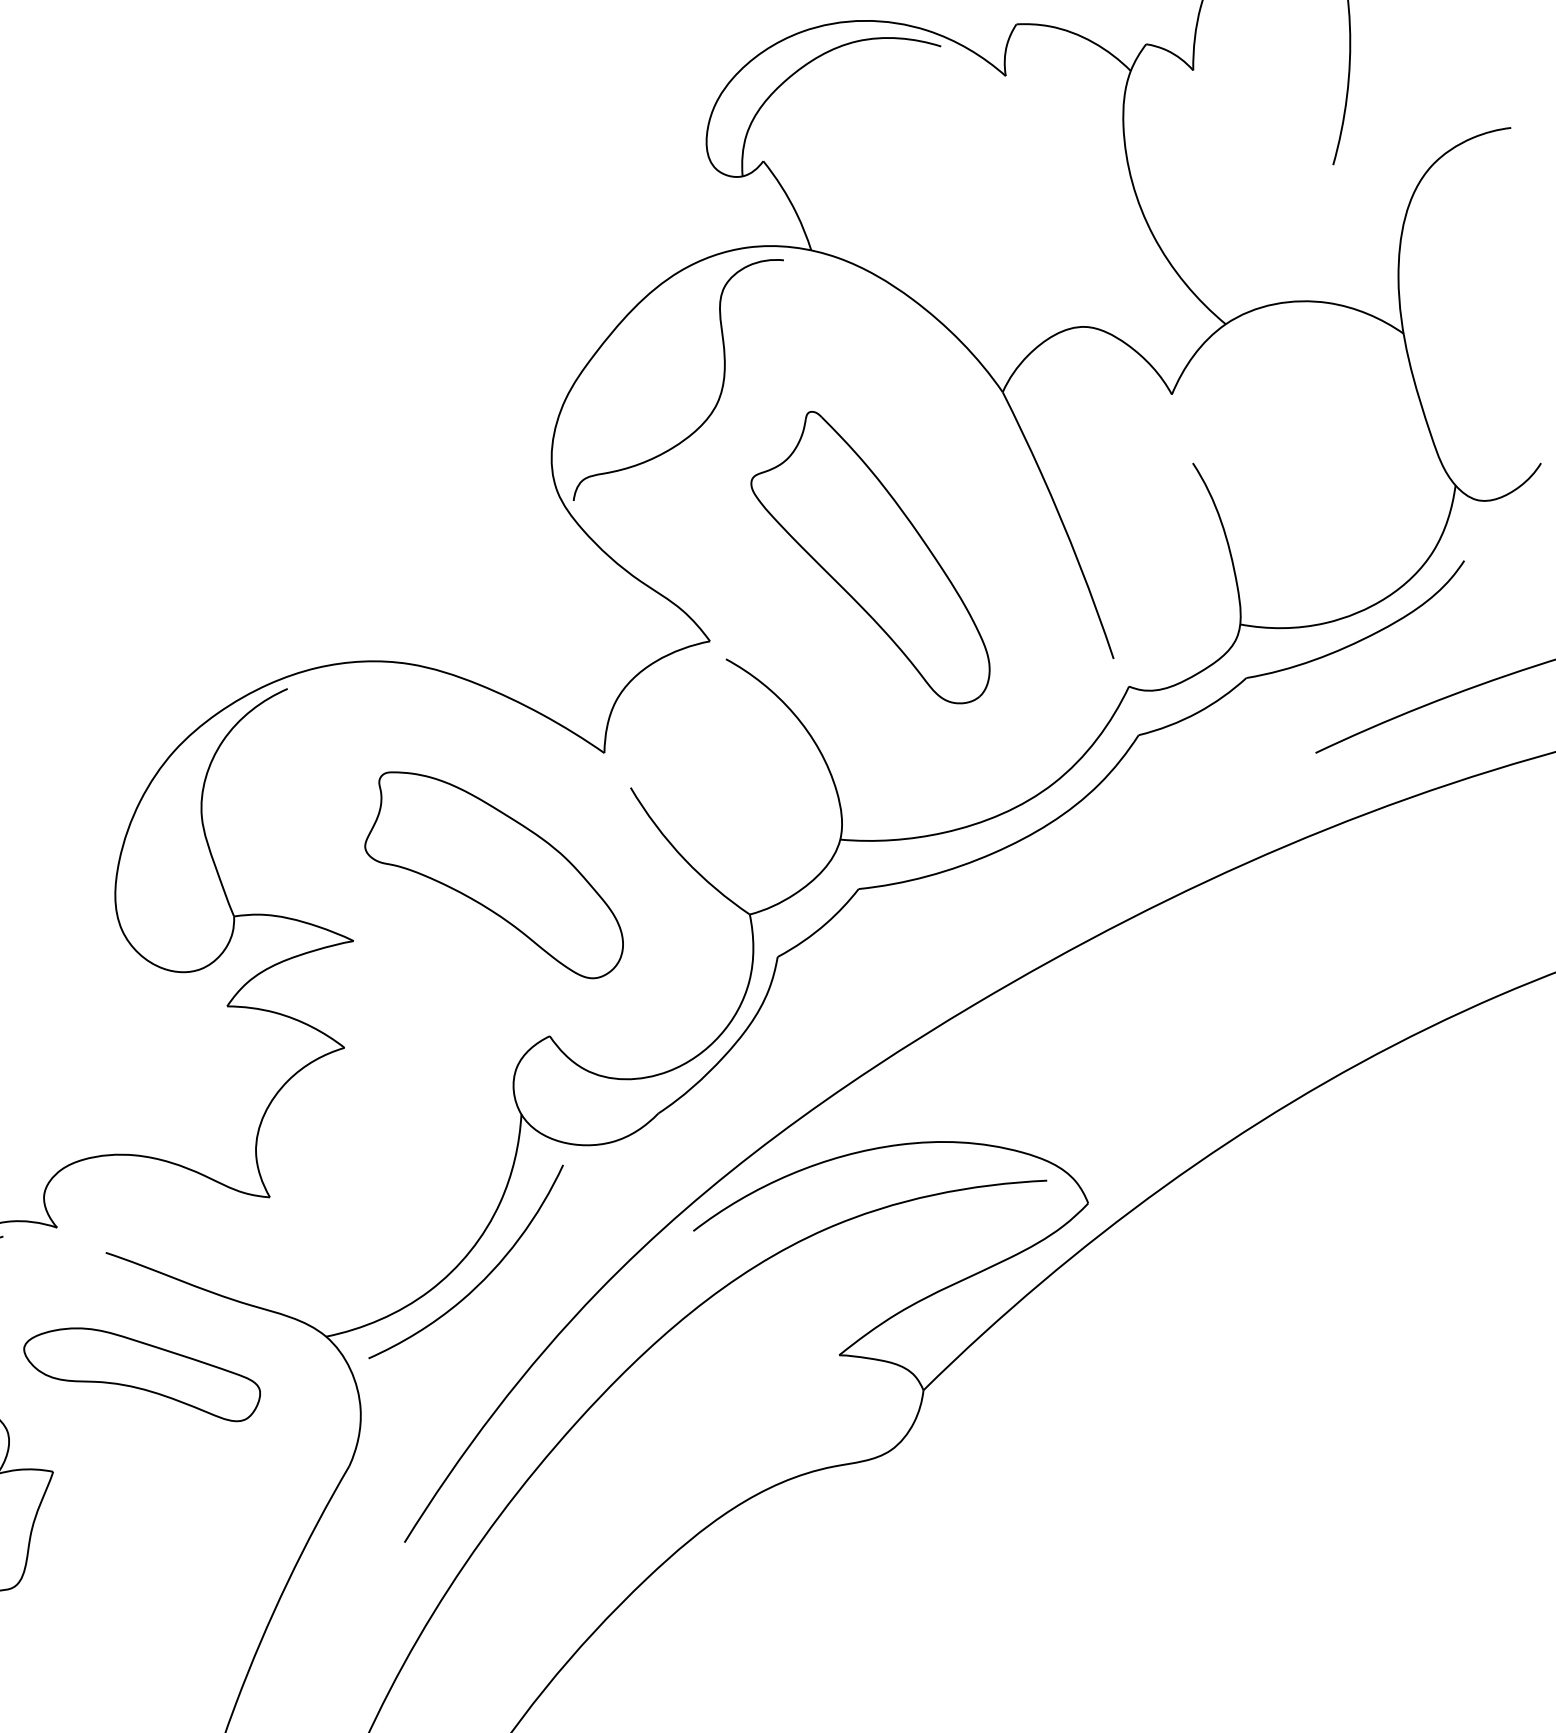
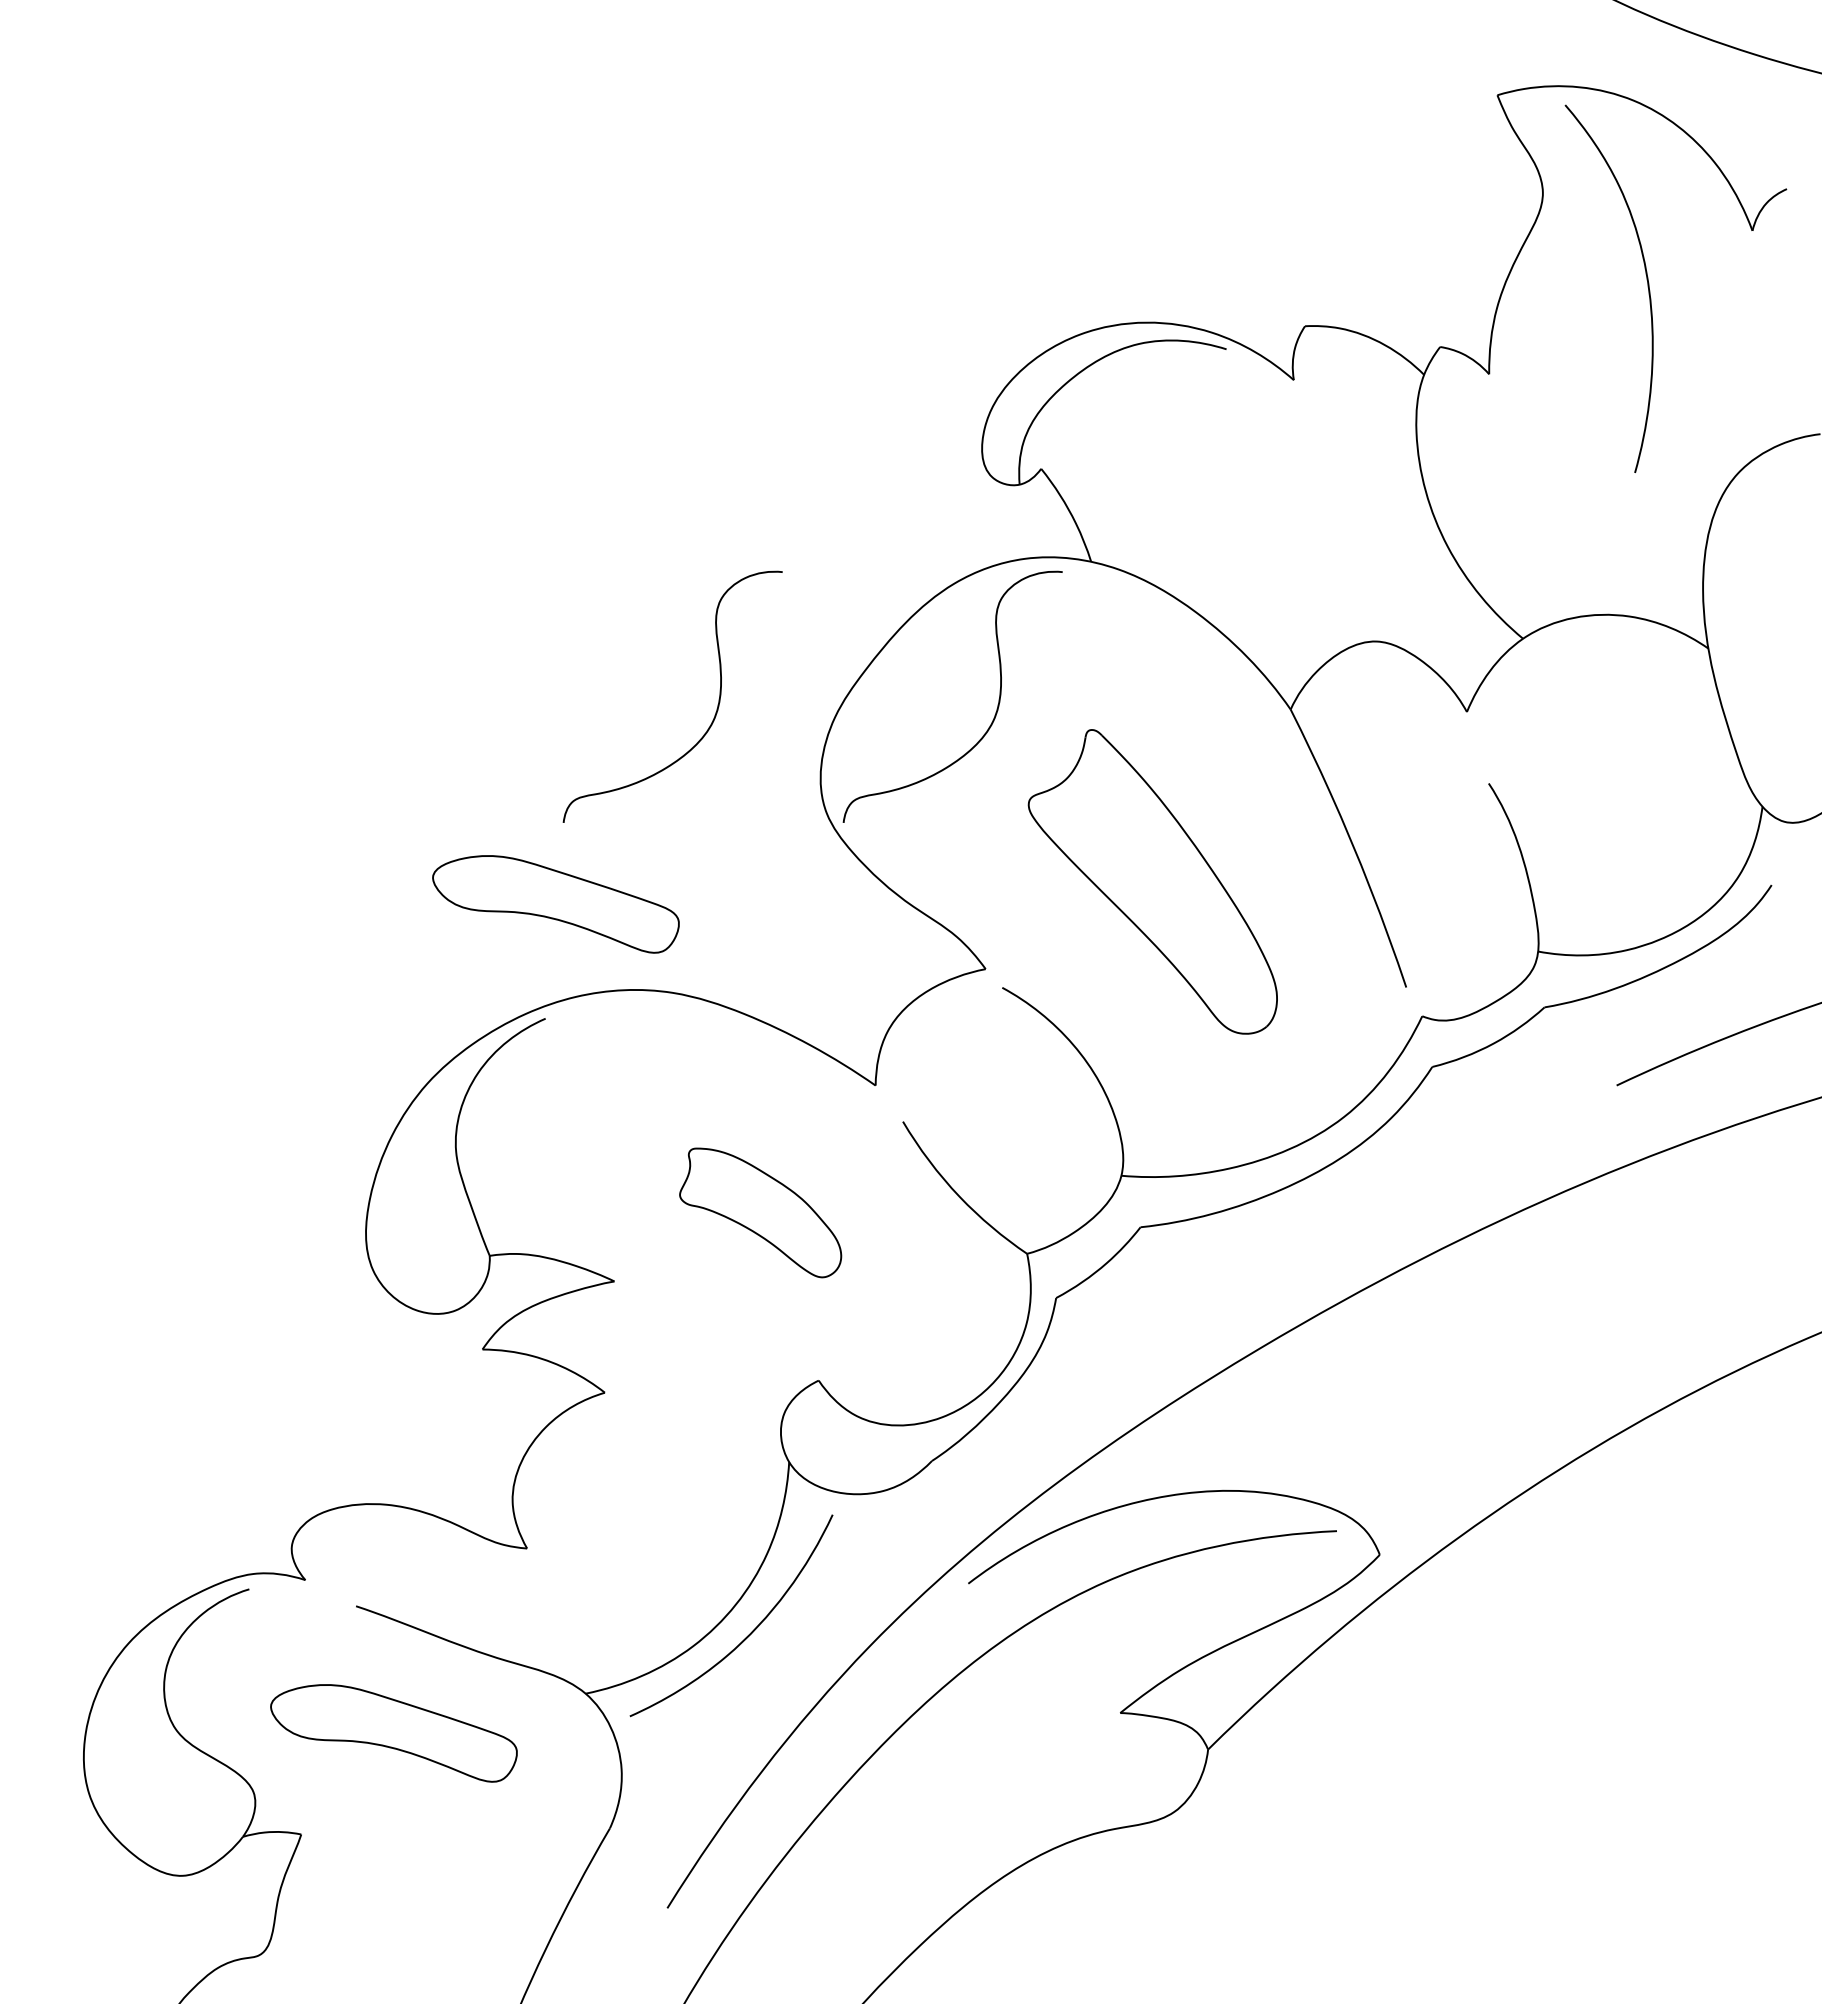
curve: (451, 391) -> (716, 708), added
part: (297, 579) -> (555, 904), added
part: (493, 874) -> (760, 1212), size x0.6

